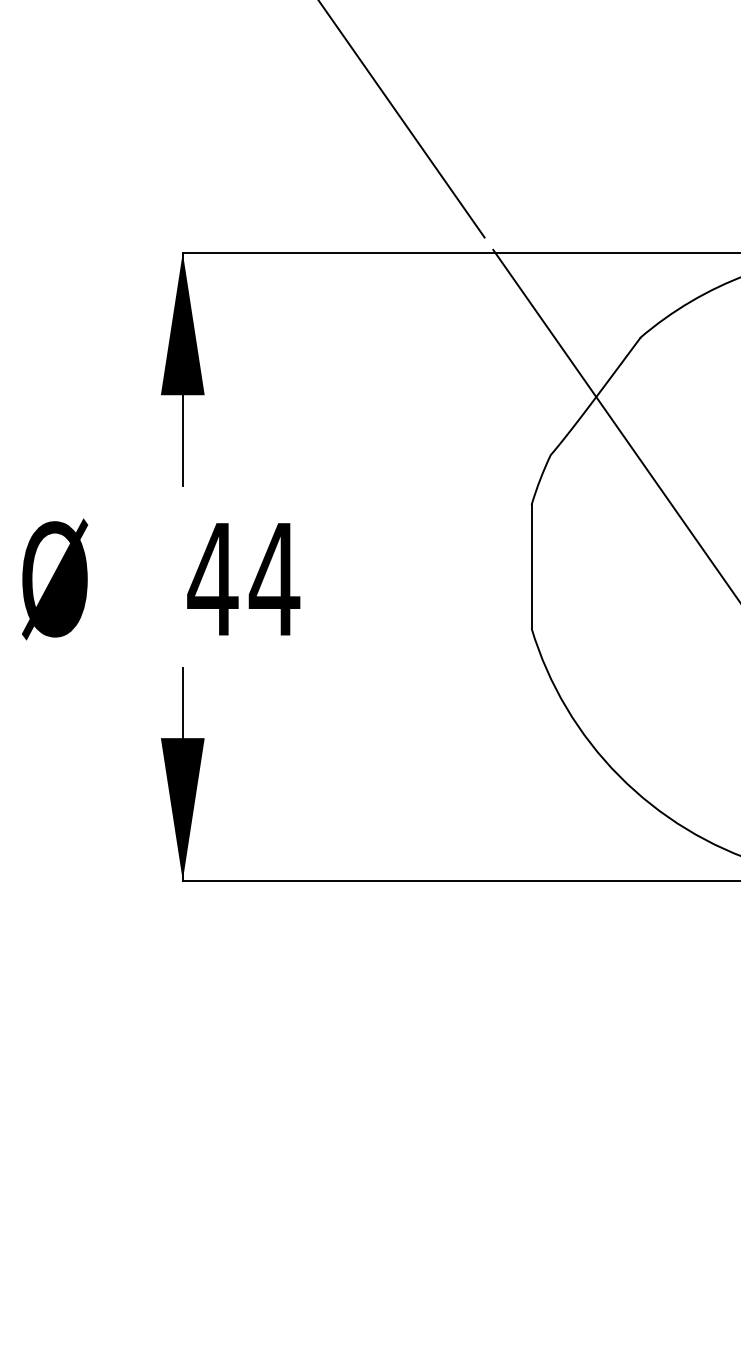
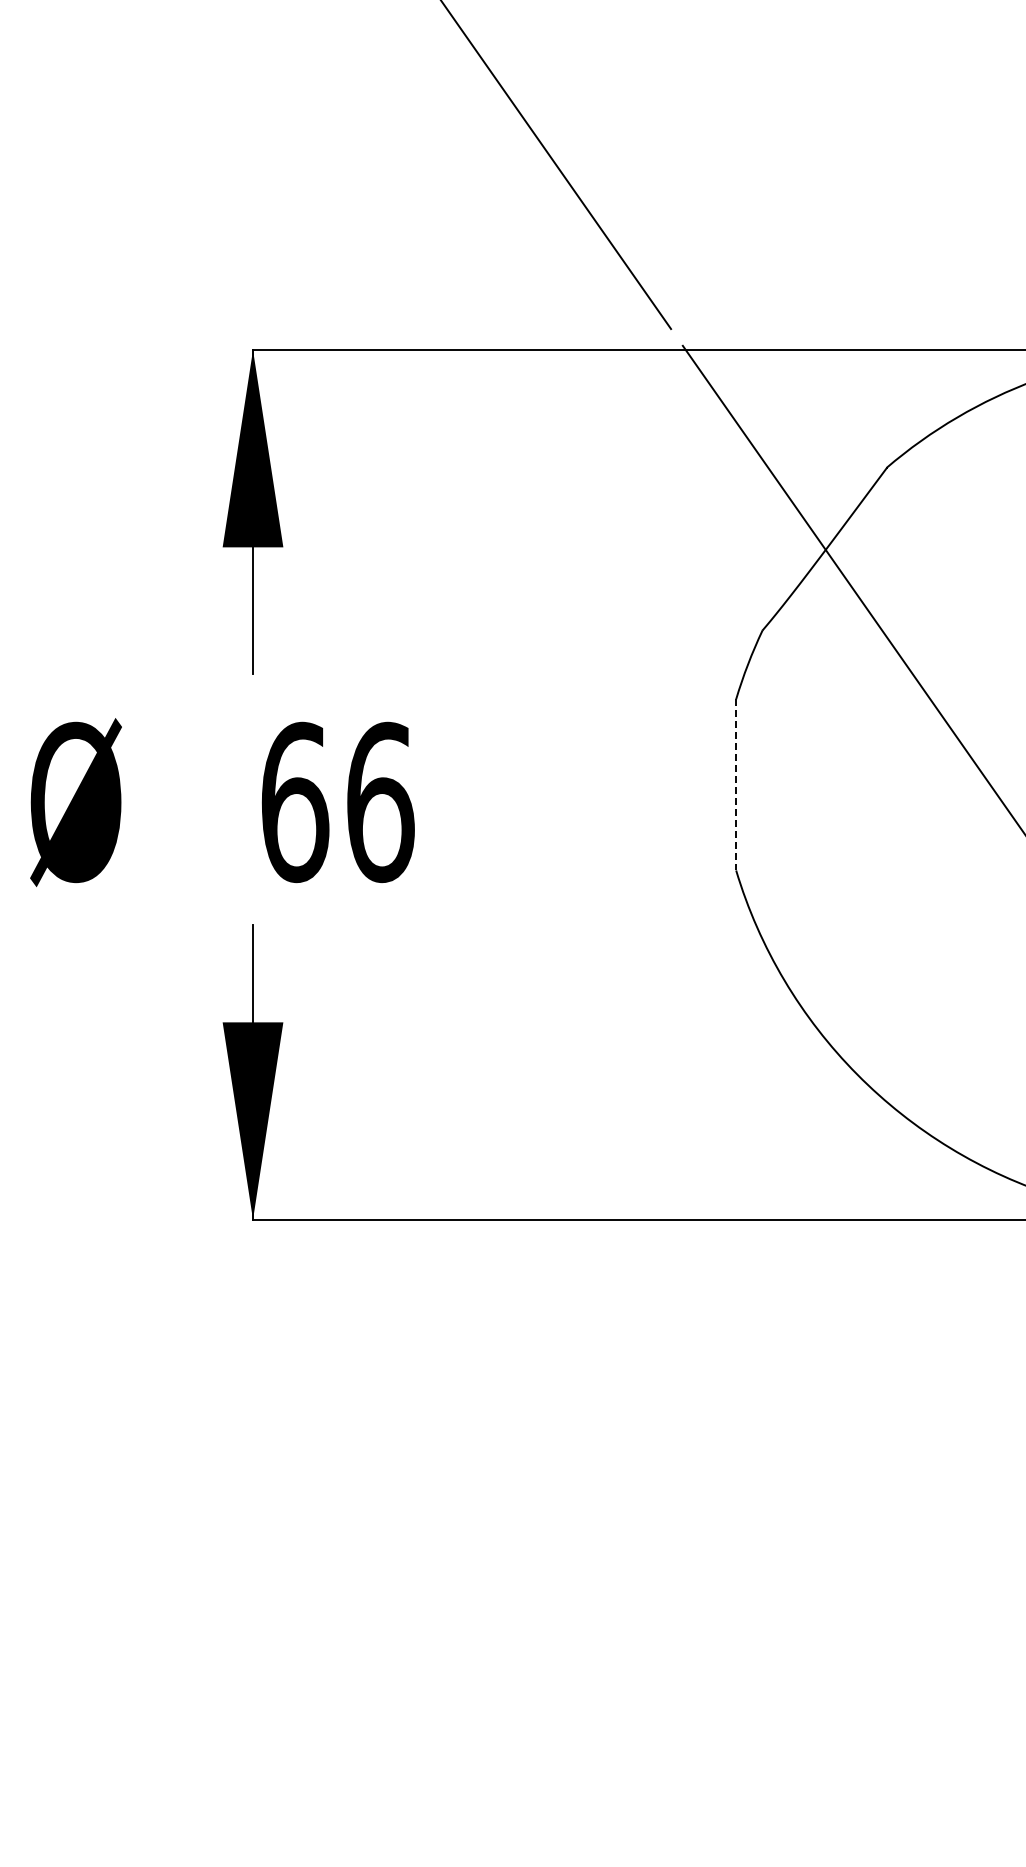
line: (531, 566) -> (736, 784), solid -> dashed
text: (243, 579) -> (337, 802), 44 -> 66

